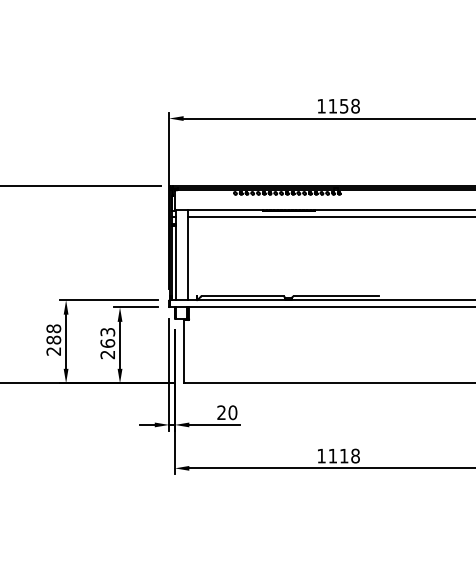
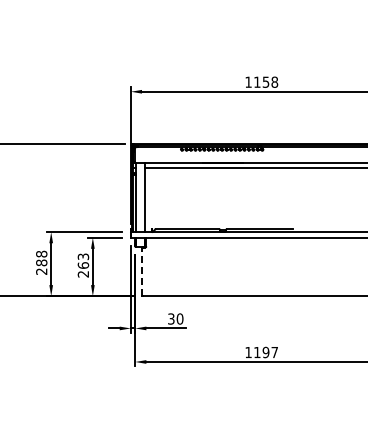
line: (184, 351) -> (142, 271), solid -> dashed
text: (221, 413) -> (171, 319), 20 -> 30
text: (349, 456) -> (270, 352), 1118 -> 1197

